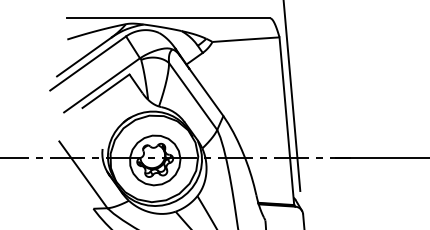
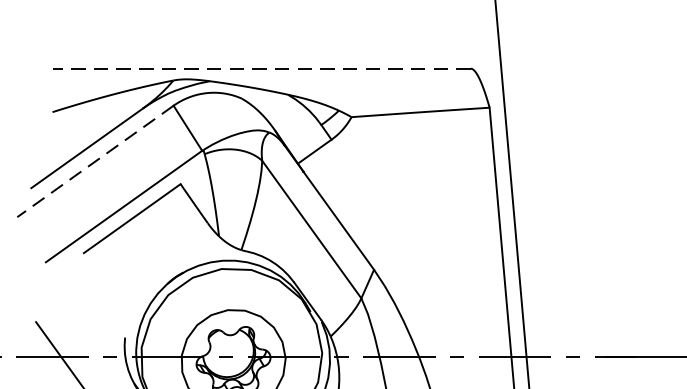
line: (168, 18) -> (260, 68), solid -> dashed
line: (88, 63) -> (96, 161), solid -> dashed

